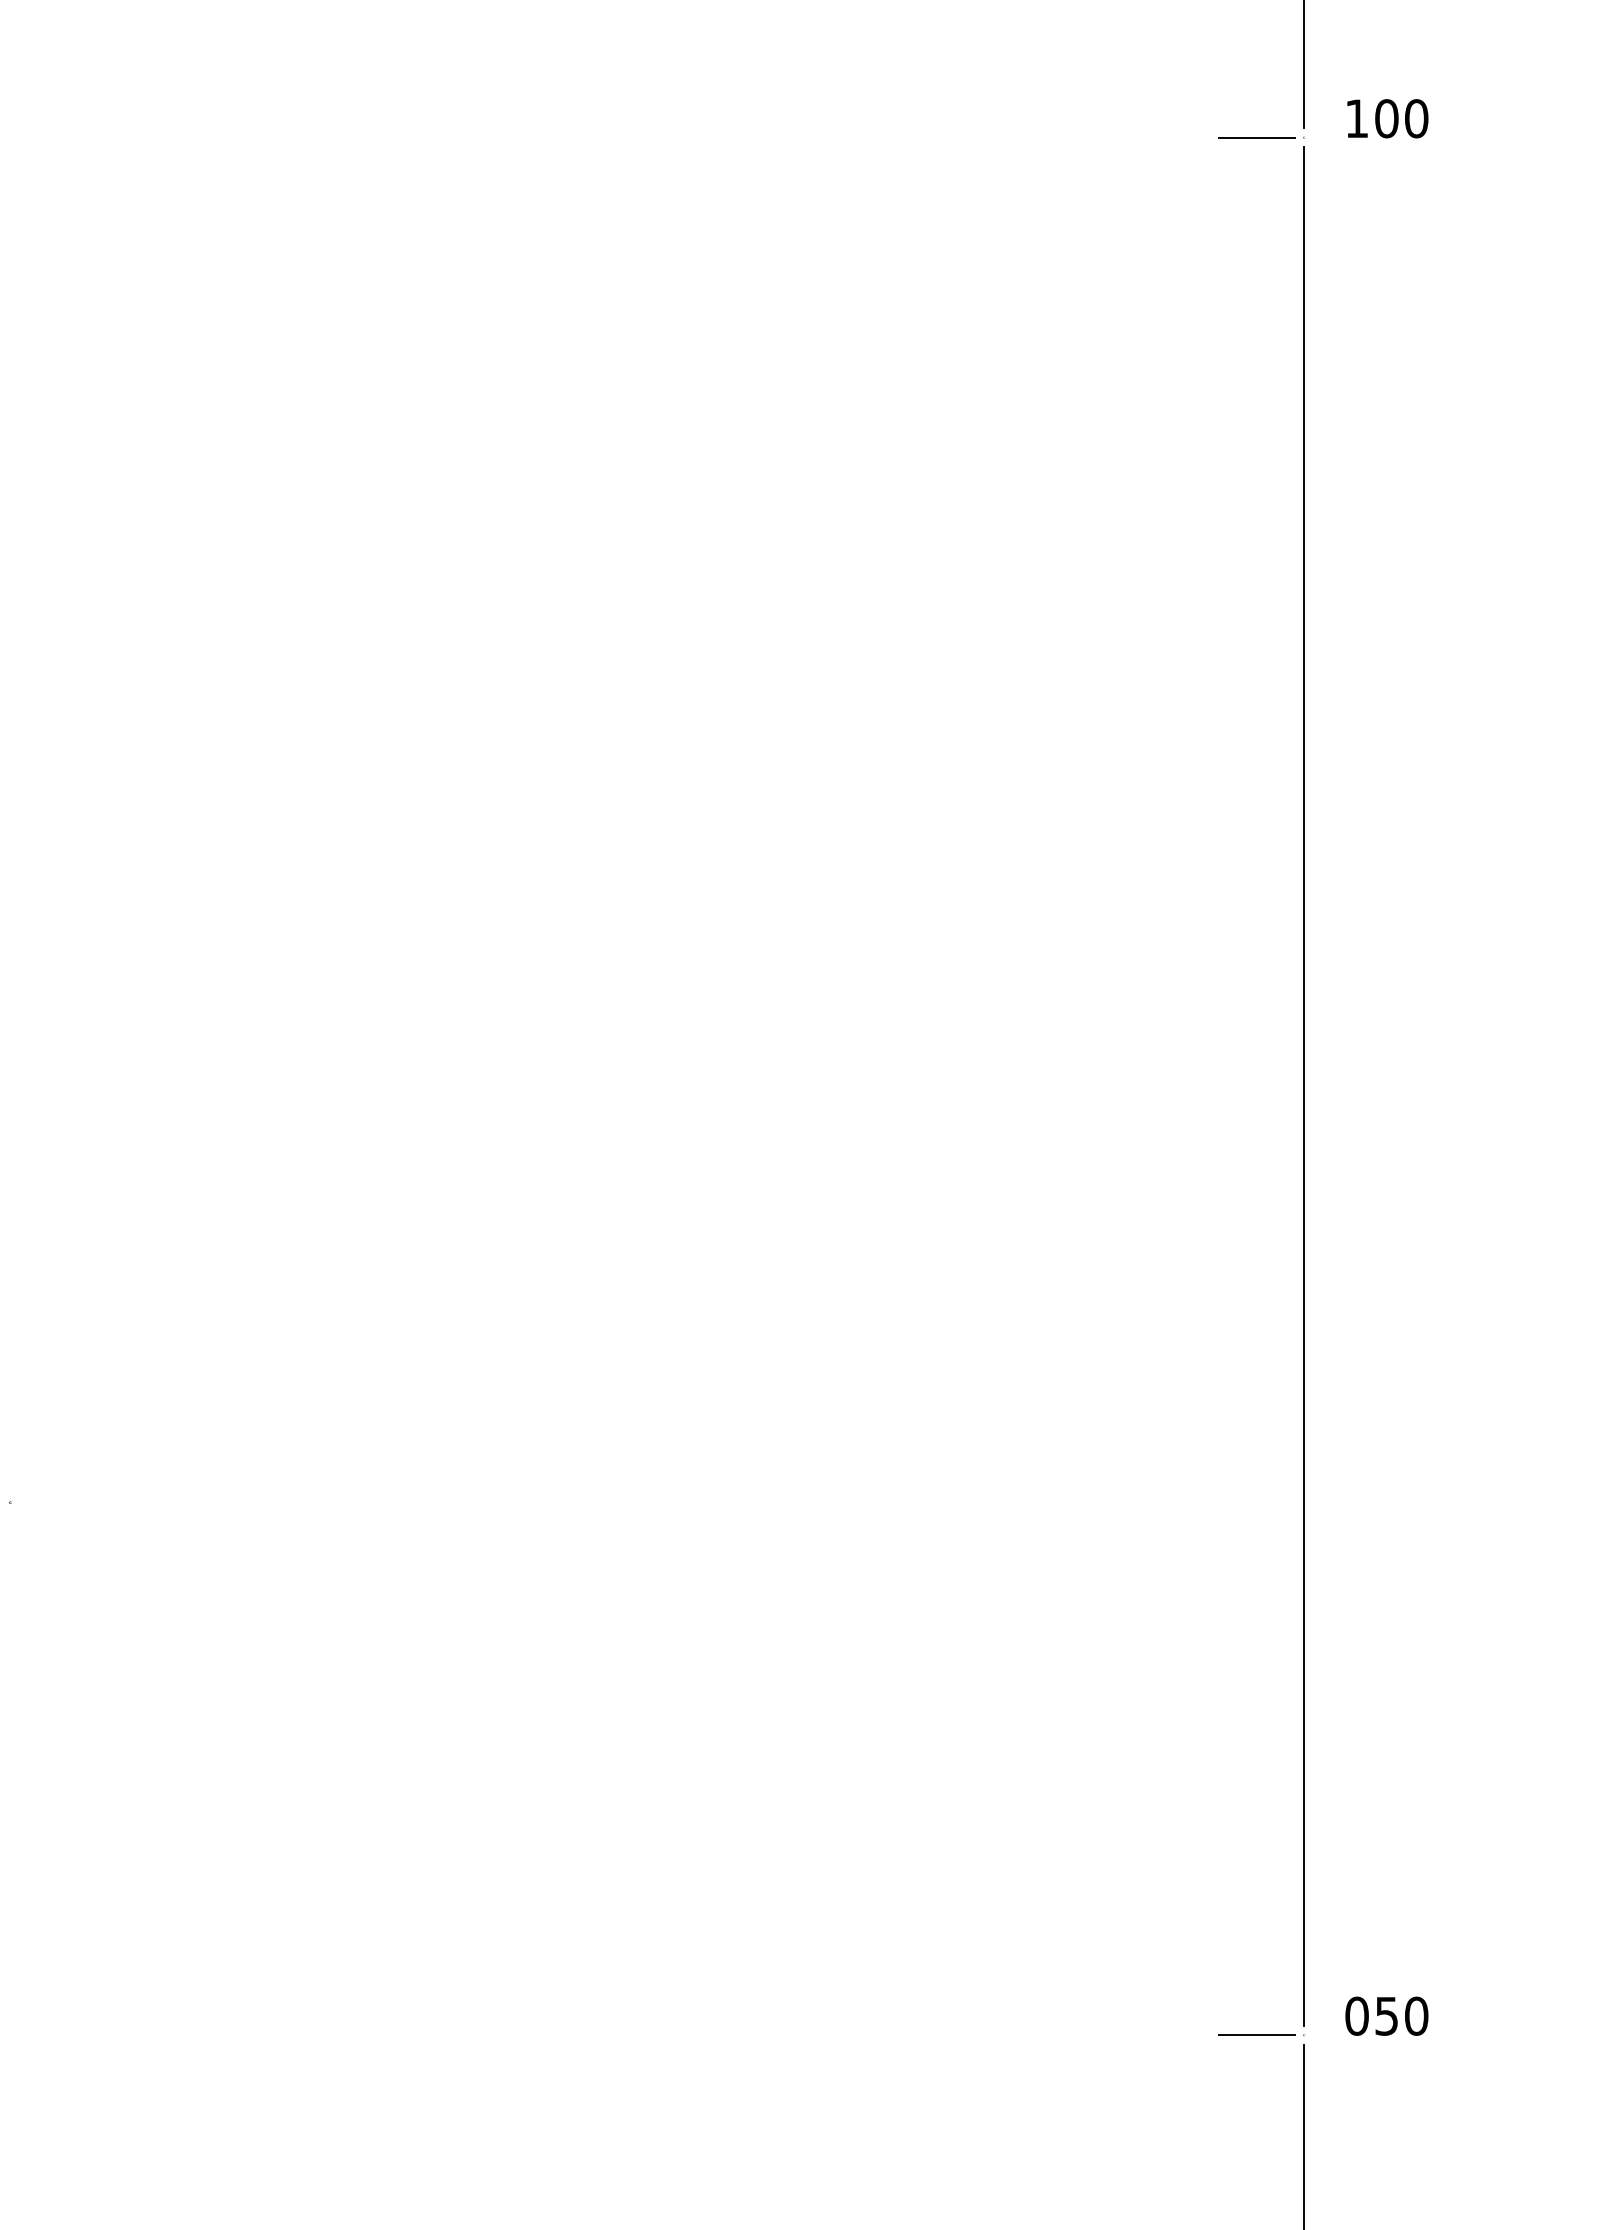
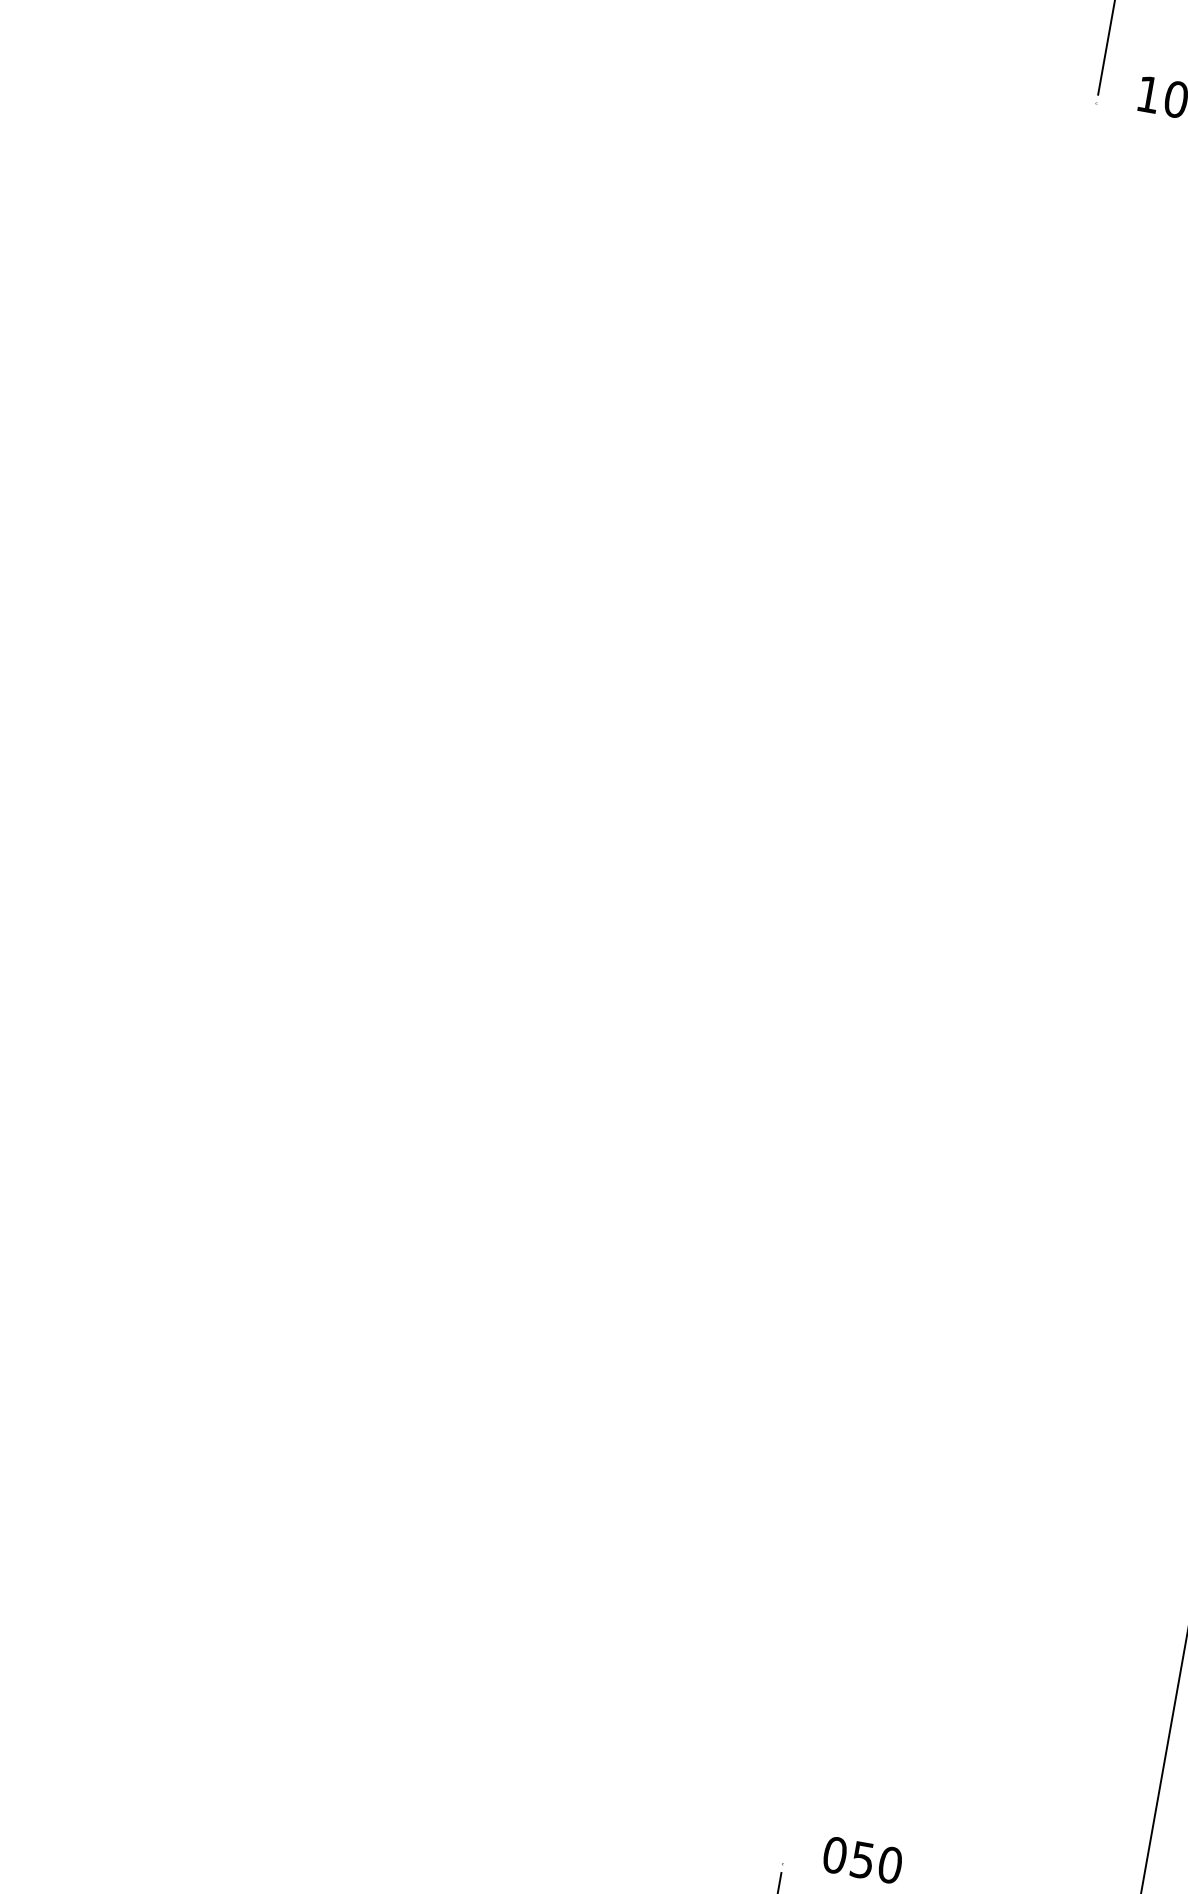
line: (1256, 137) -> (1052, 95), removed
line: (1304, 1086) -> (939, 983), removed
line: (1256, 2034) -> (738, 1855), removed

